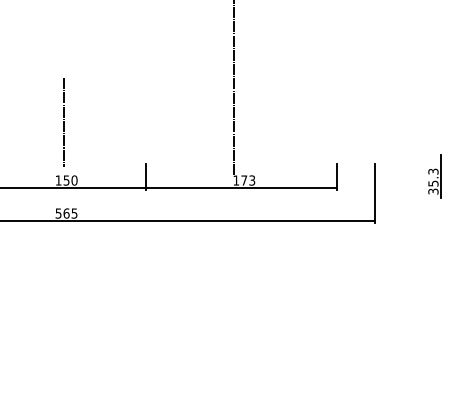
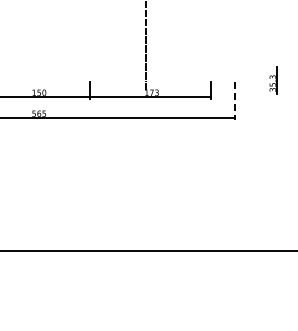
line: (63, 121) -> (37, 55), removed
part: (434, 176) -> (273, 80), moved
line: (374, 192) -> (234, 100), solid -> dashed

